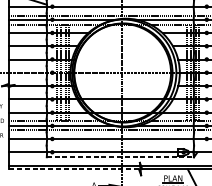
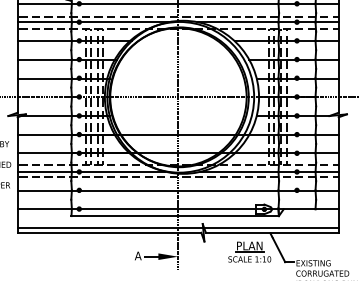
line: (120, 157) -> (175, 216), dashed -> solid
line: (73, 168) -> (109, 232), dashed -> solid

